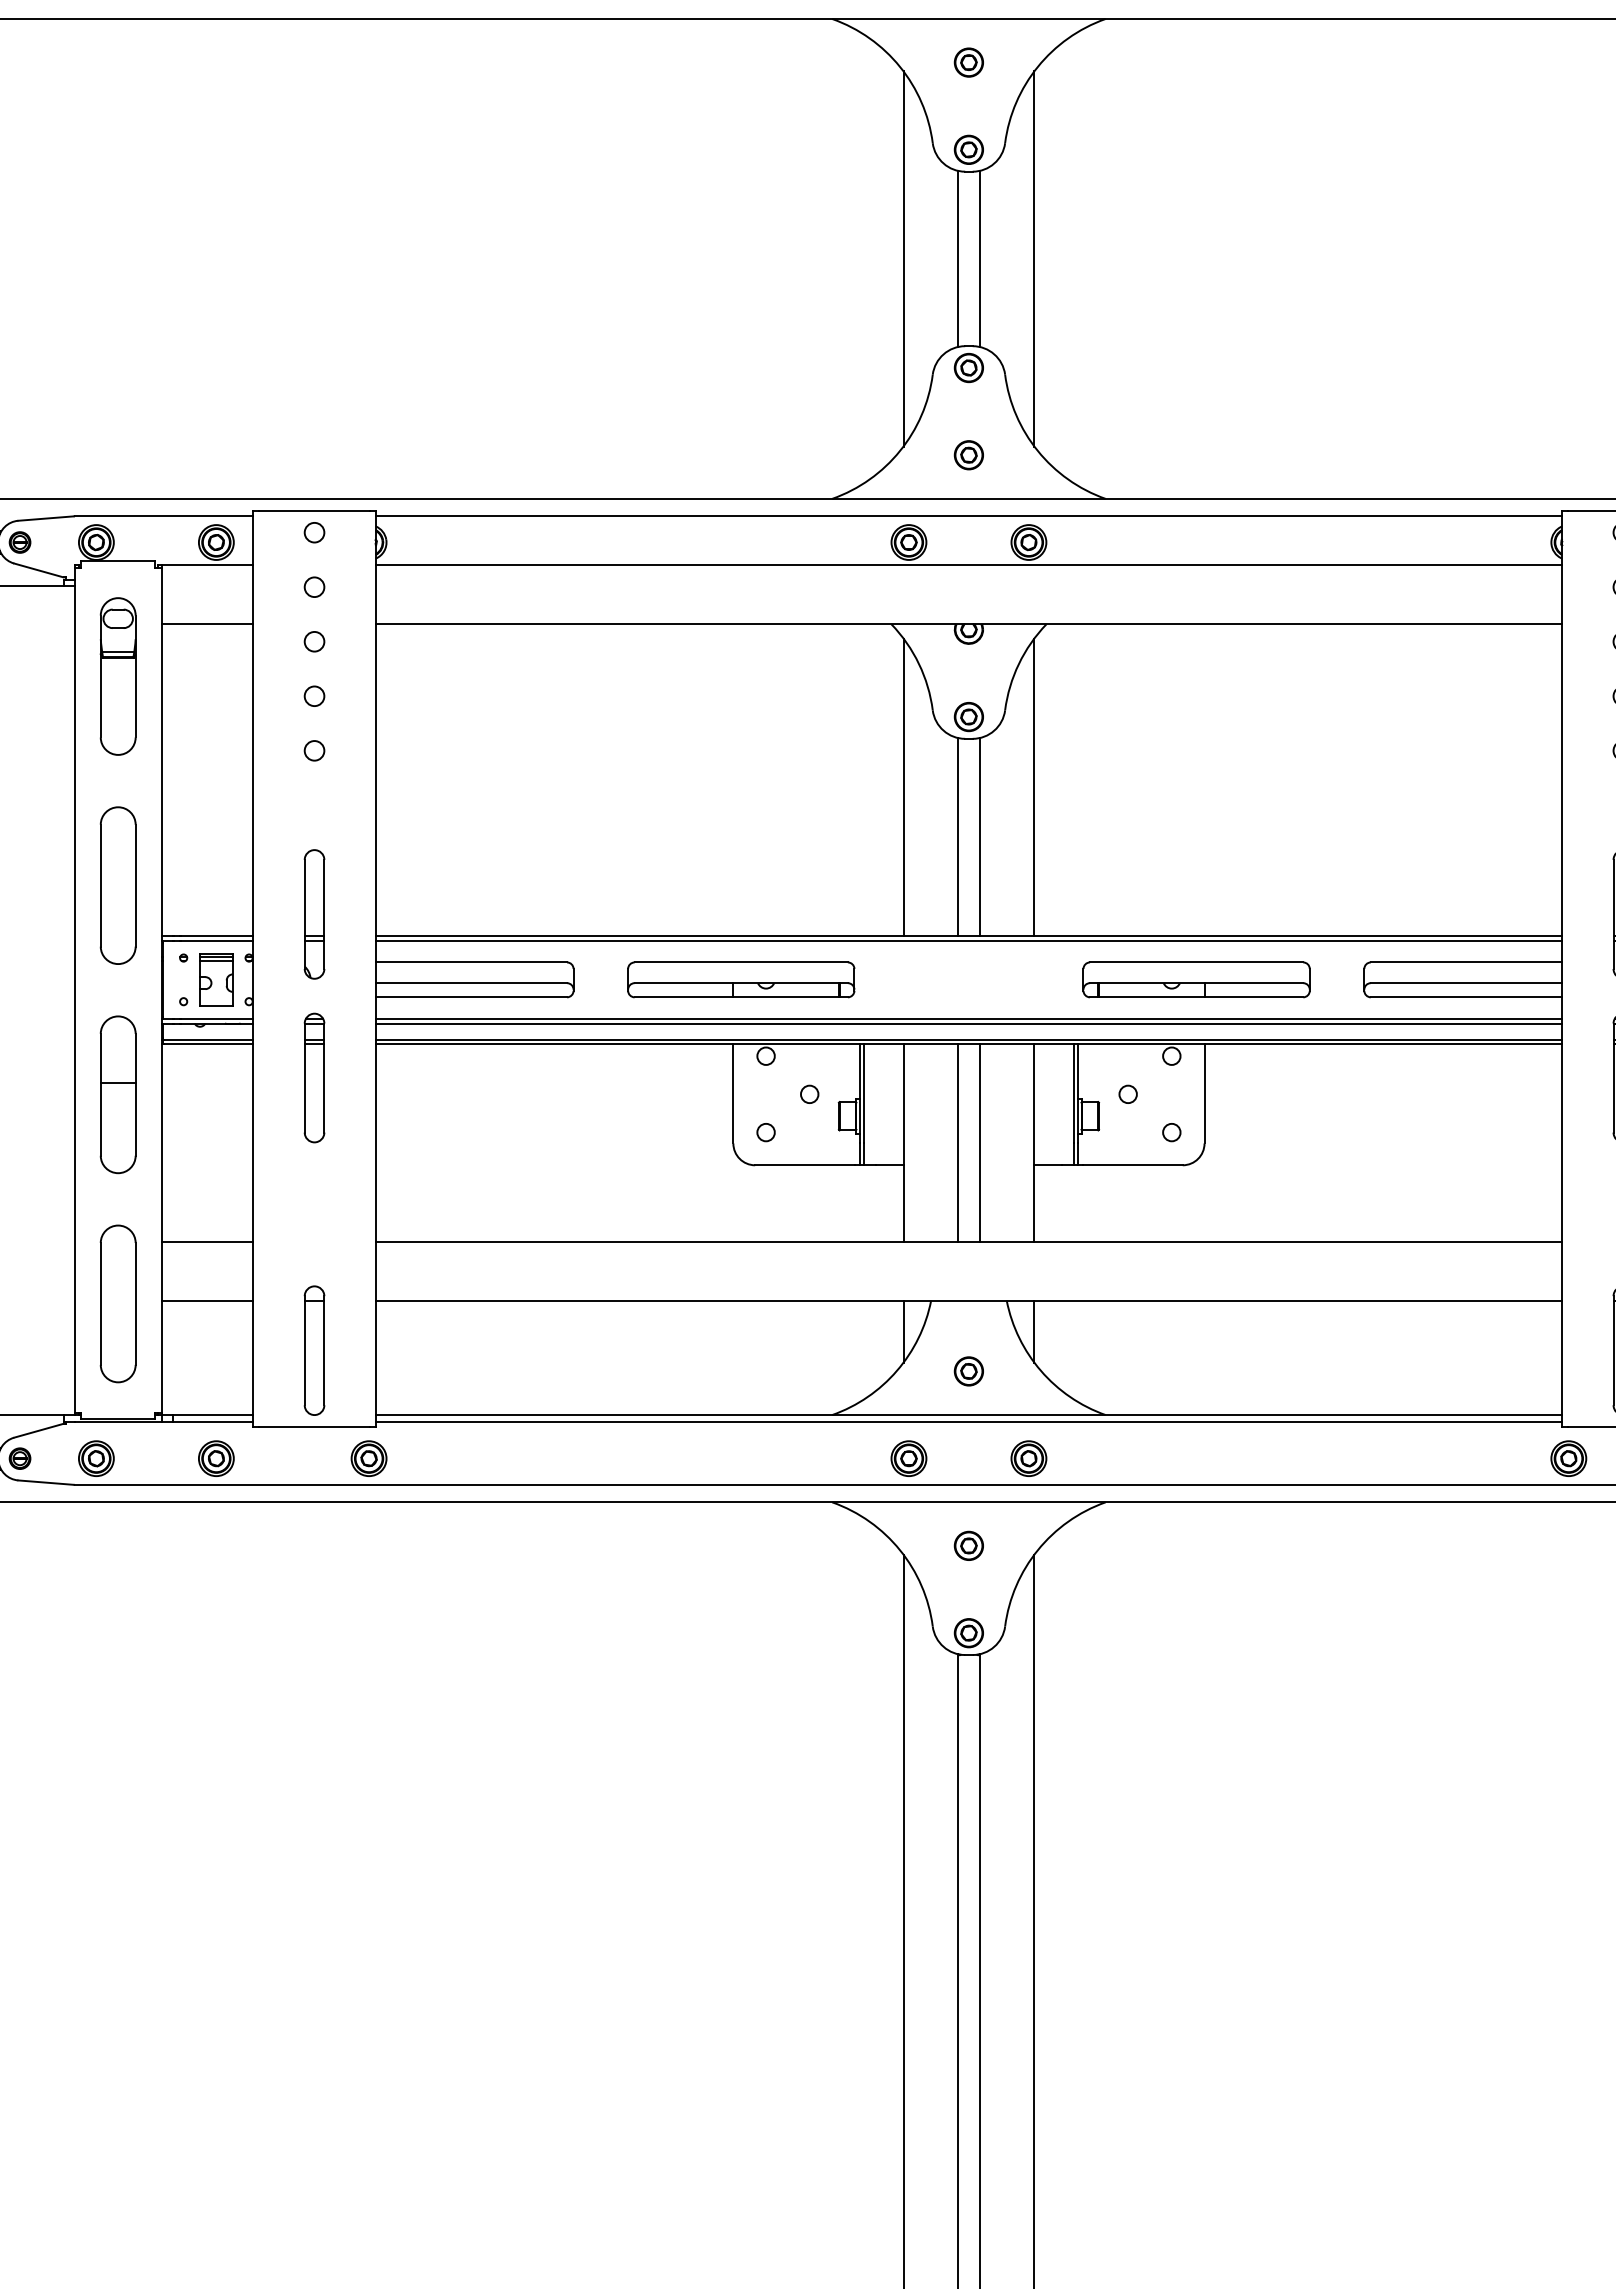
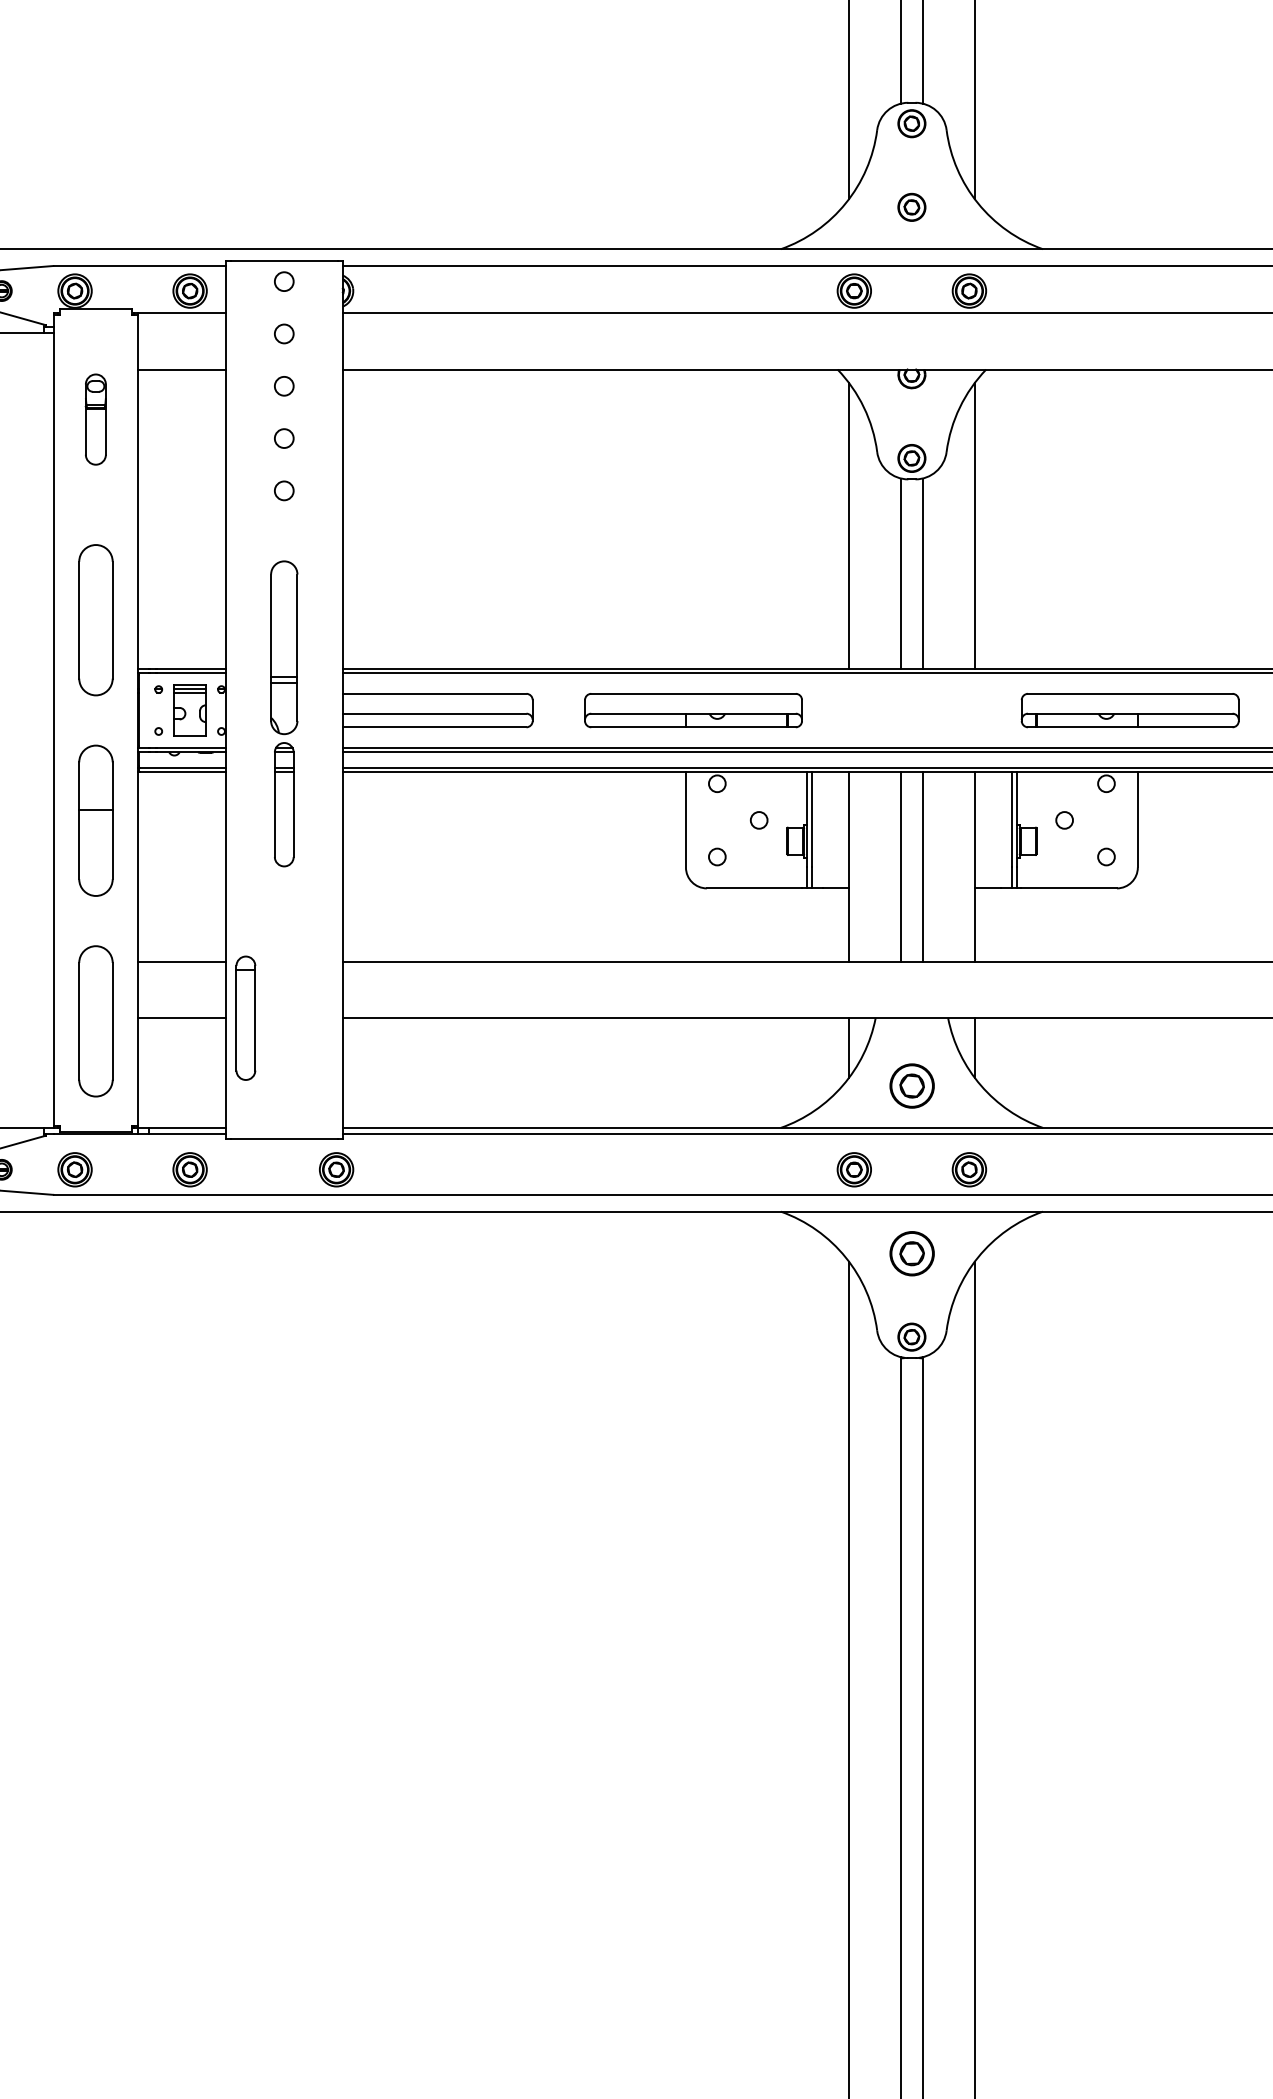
part: (117, 676) -> (95, 419), size x0.6
part: (314, 914) -> (284, 647), size x1.4
part: (314, 1350) -> (245, 1018), moved
part: (968, 1371) -> (911, 1086), size x1.6
part: (968, 1545) -> (911, 1253), size x1.6

